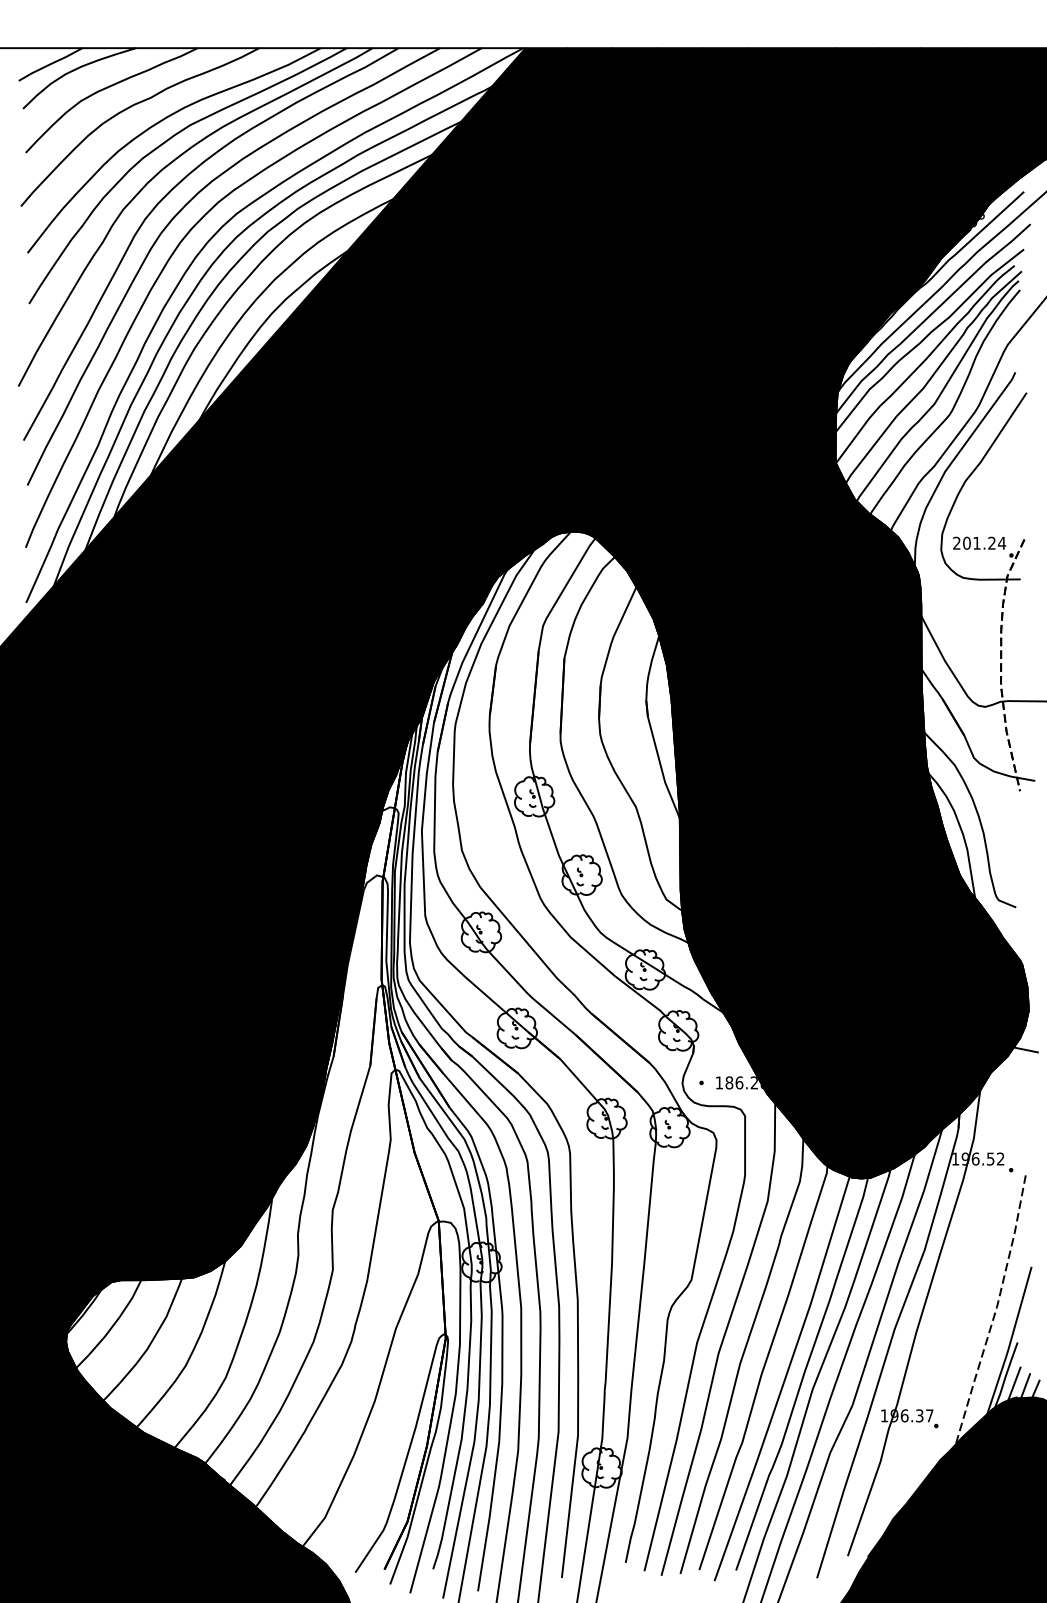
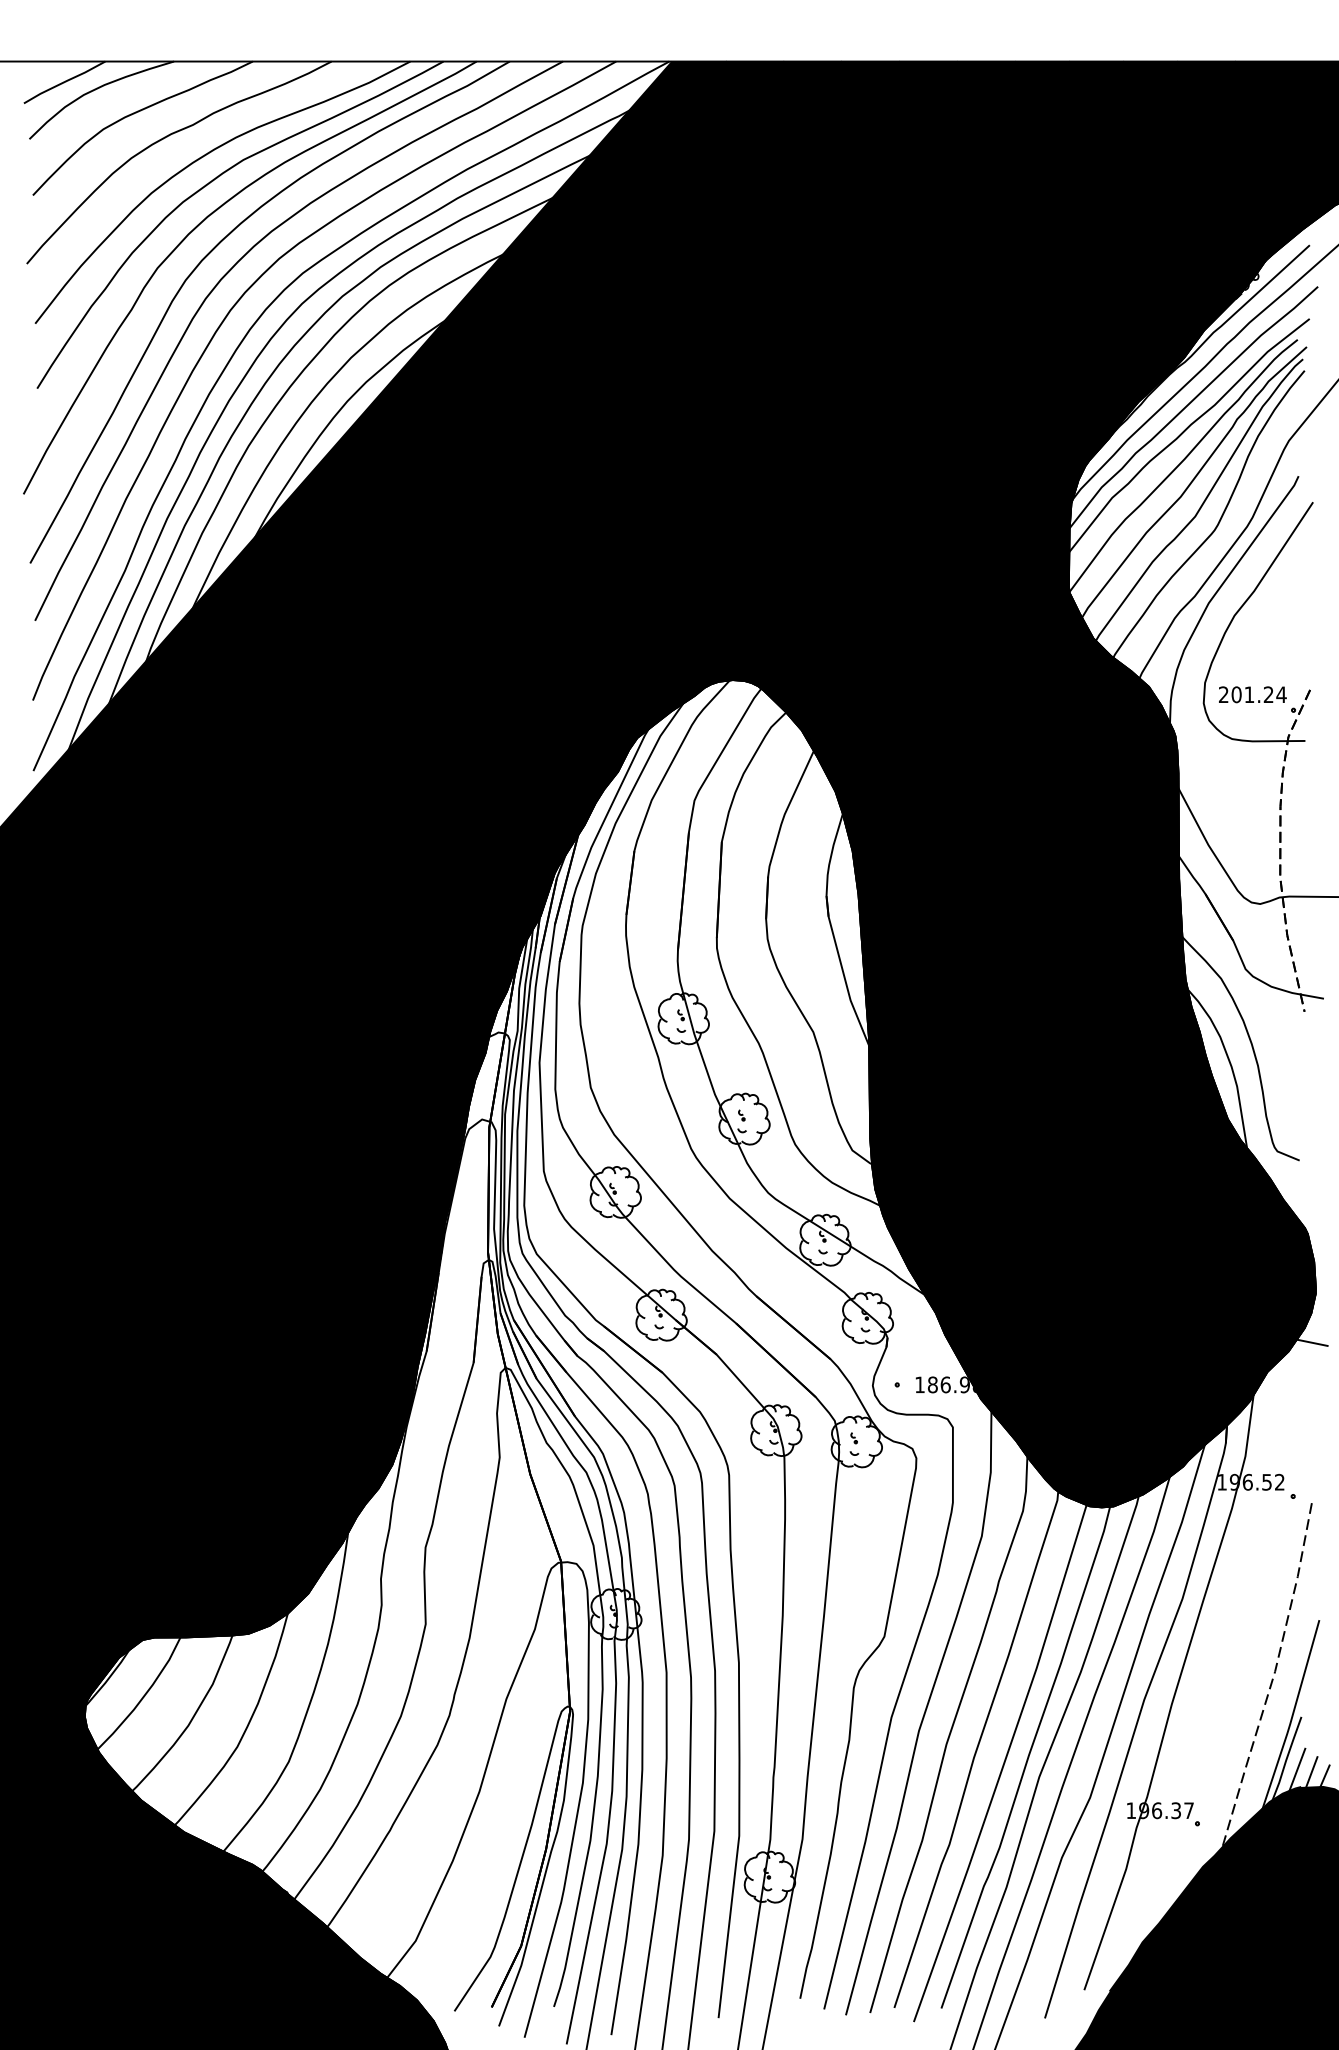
text: (754, 1082) -> (964, 1384), 186.28 -> 186.98

